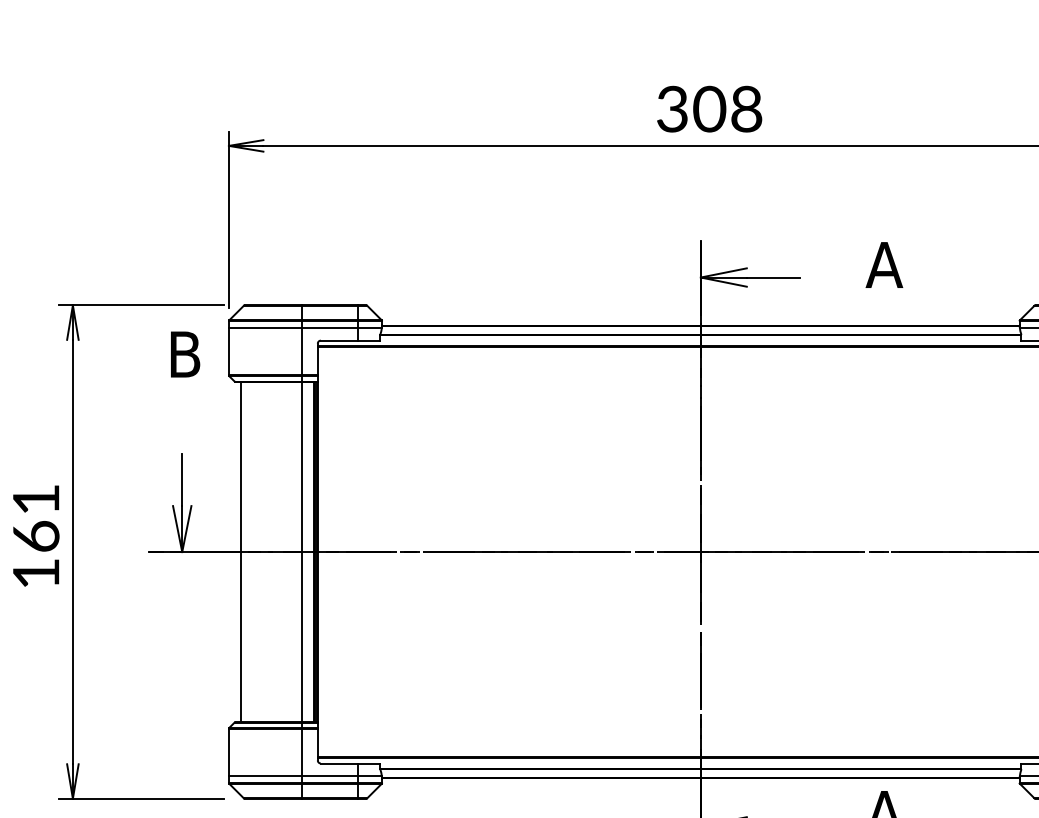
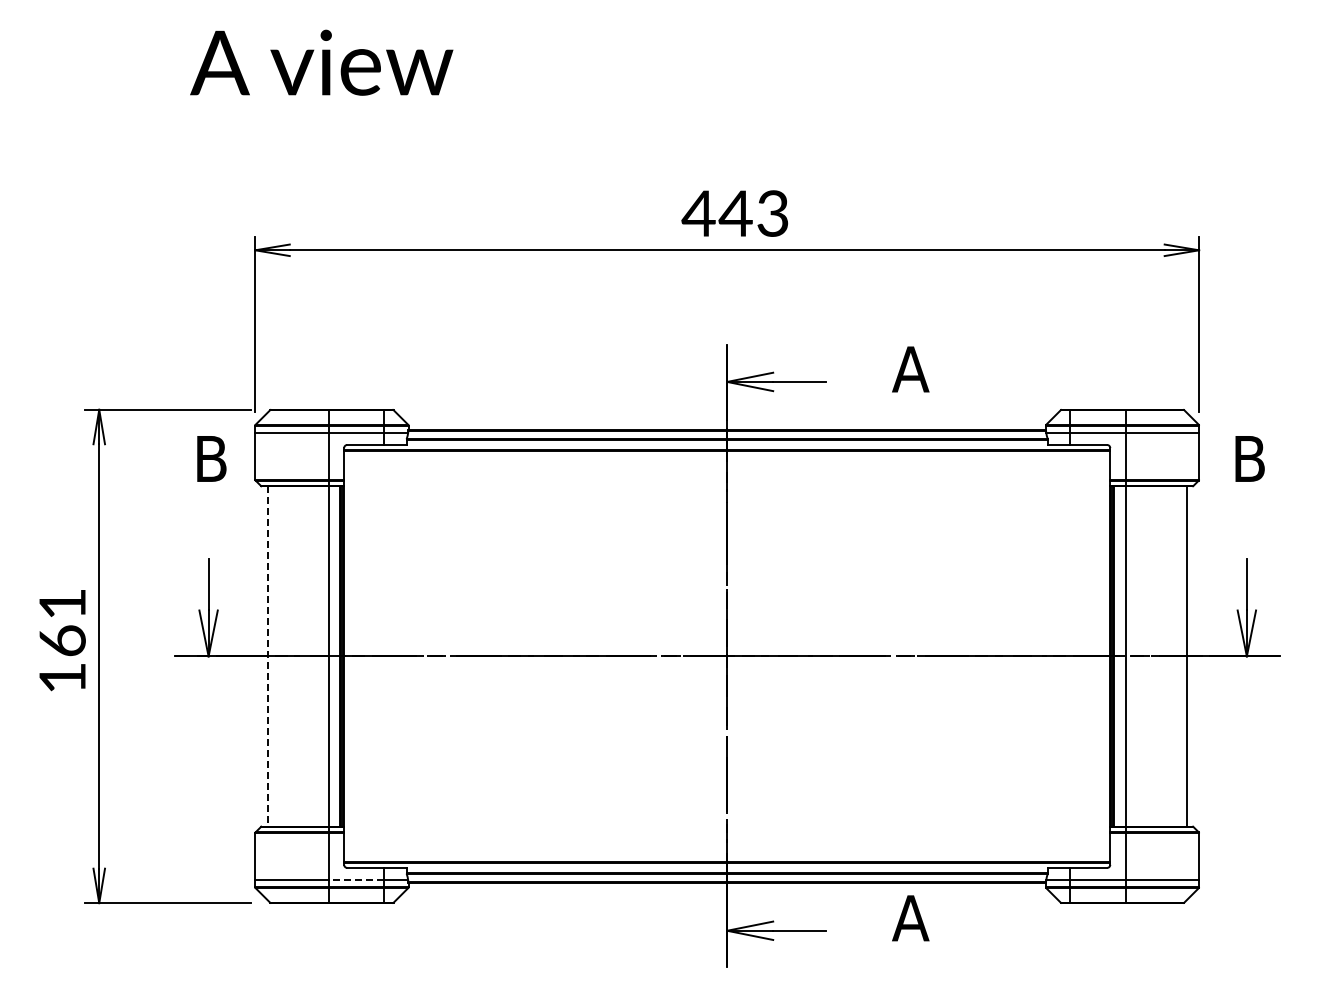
text: (708, 109) -> (734, 213), 308 -> 443
line: (241, 552) -> (267, 656), solid -> dashed
line: (330, 776) -> (356, 880), solid -> dashed

